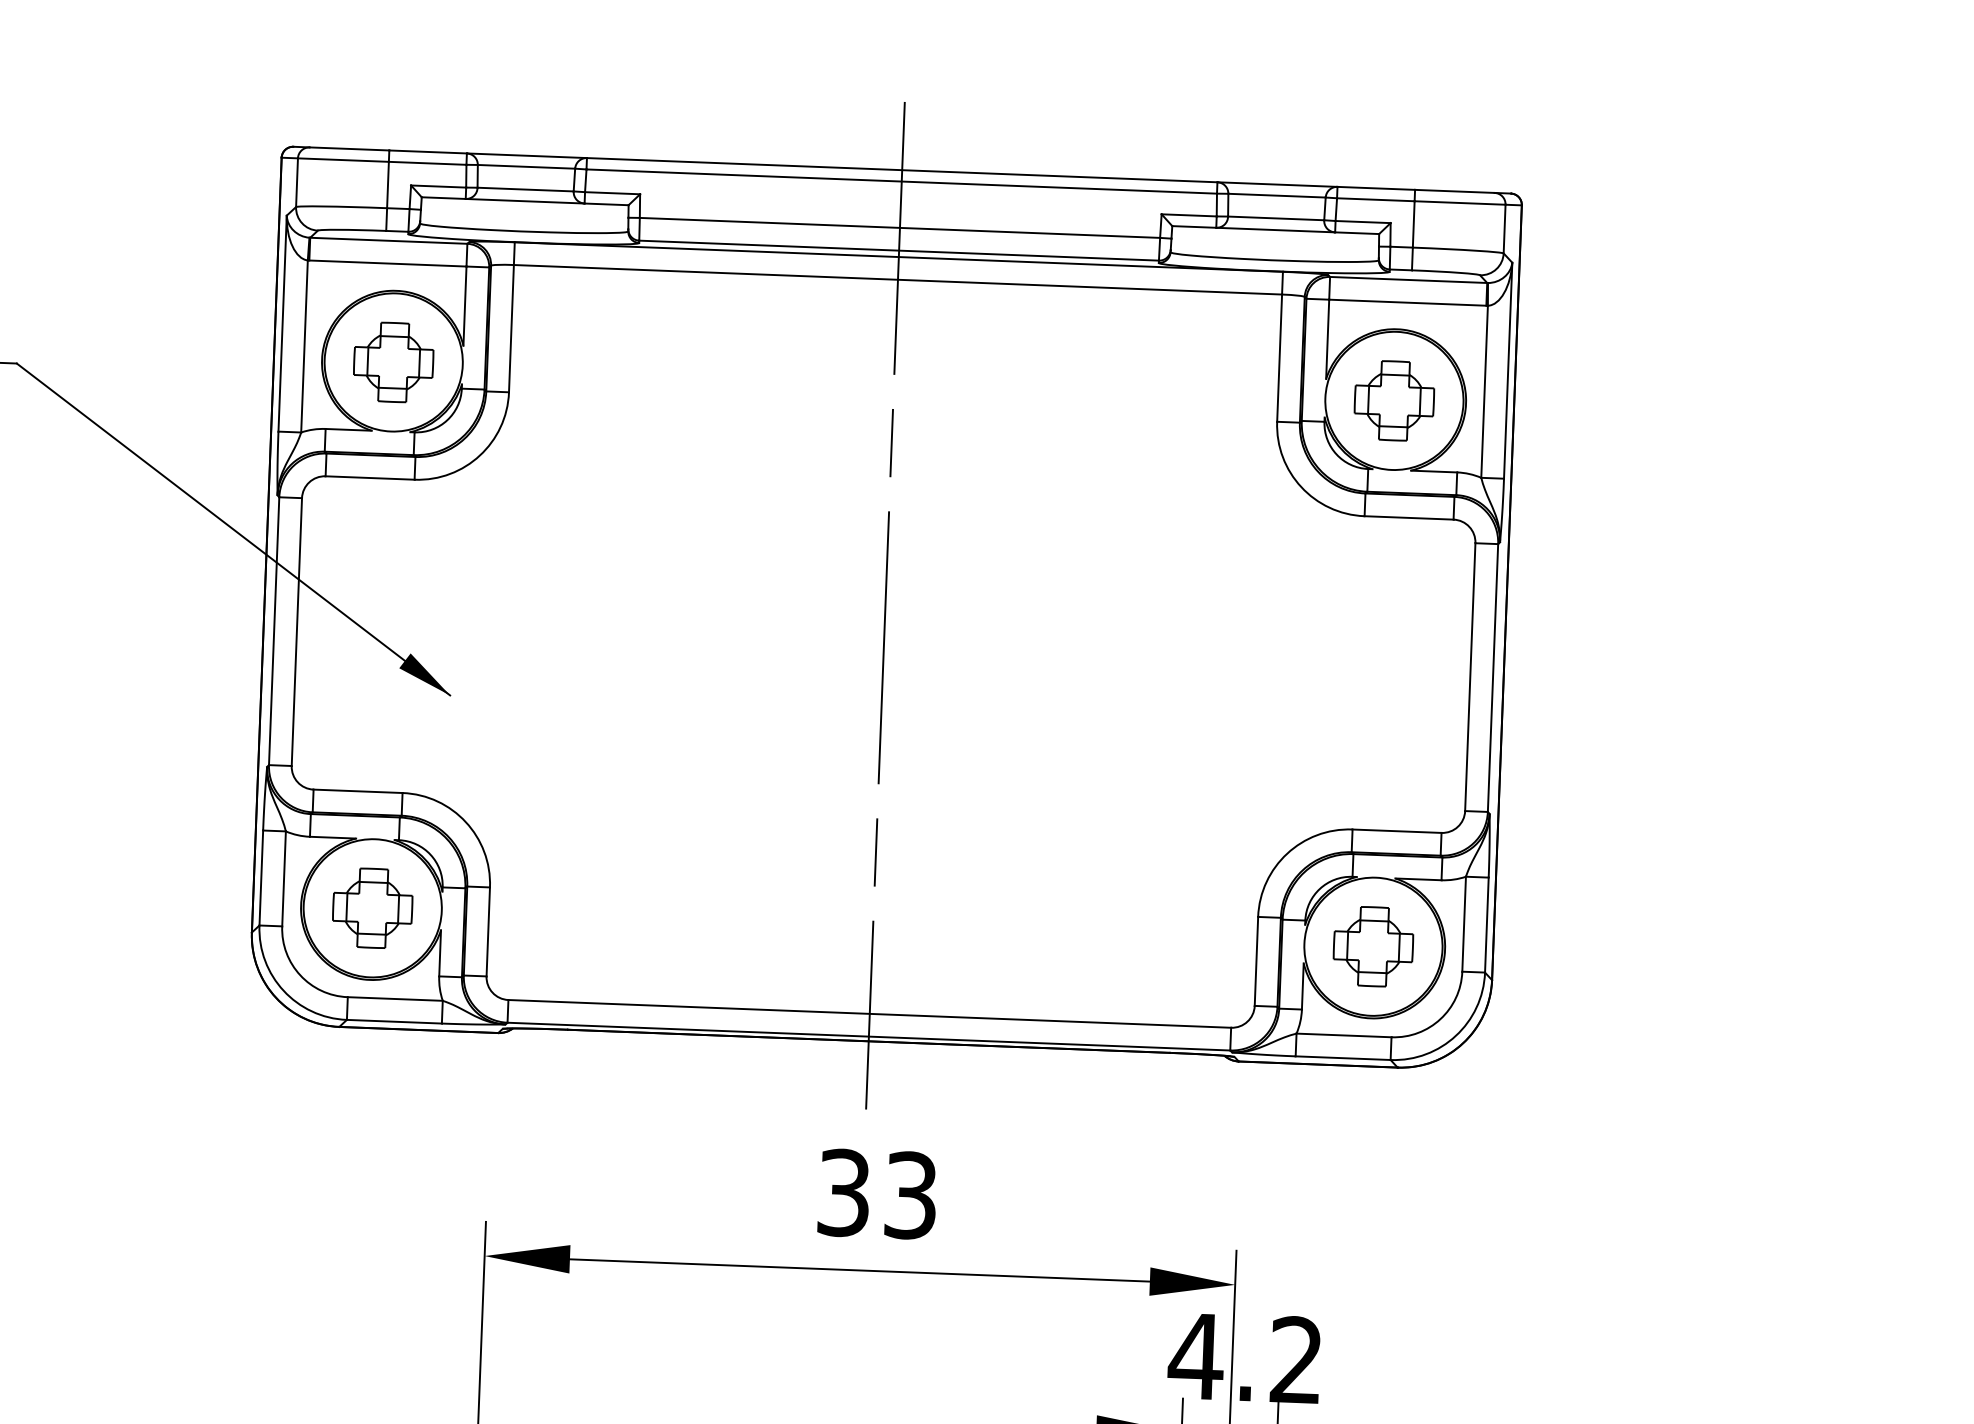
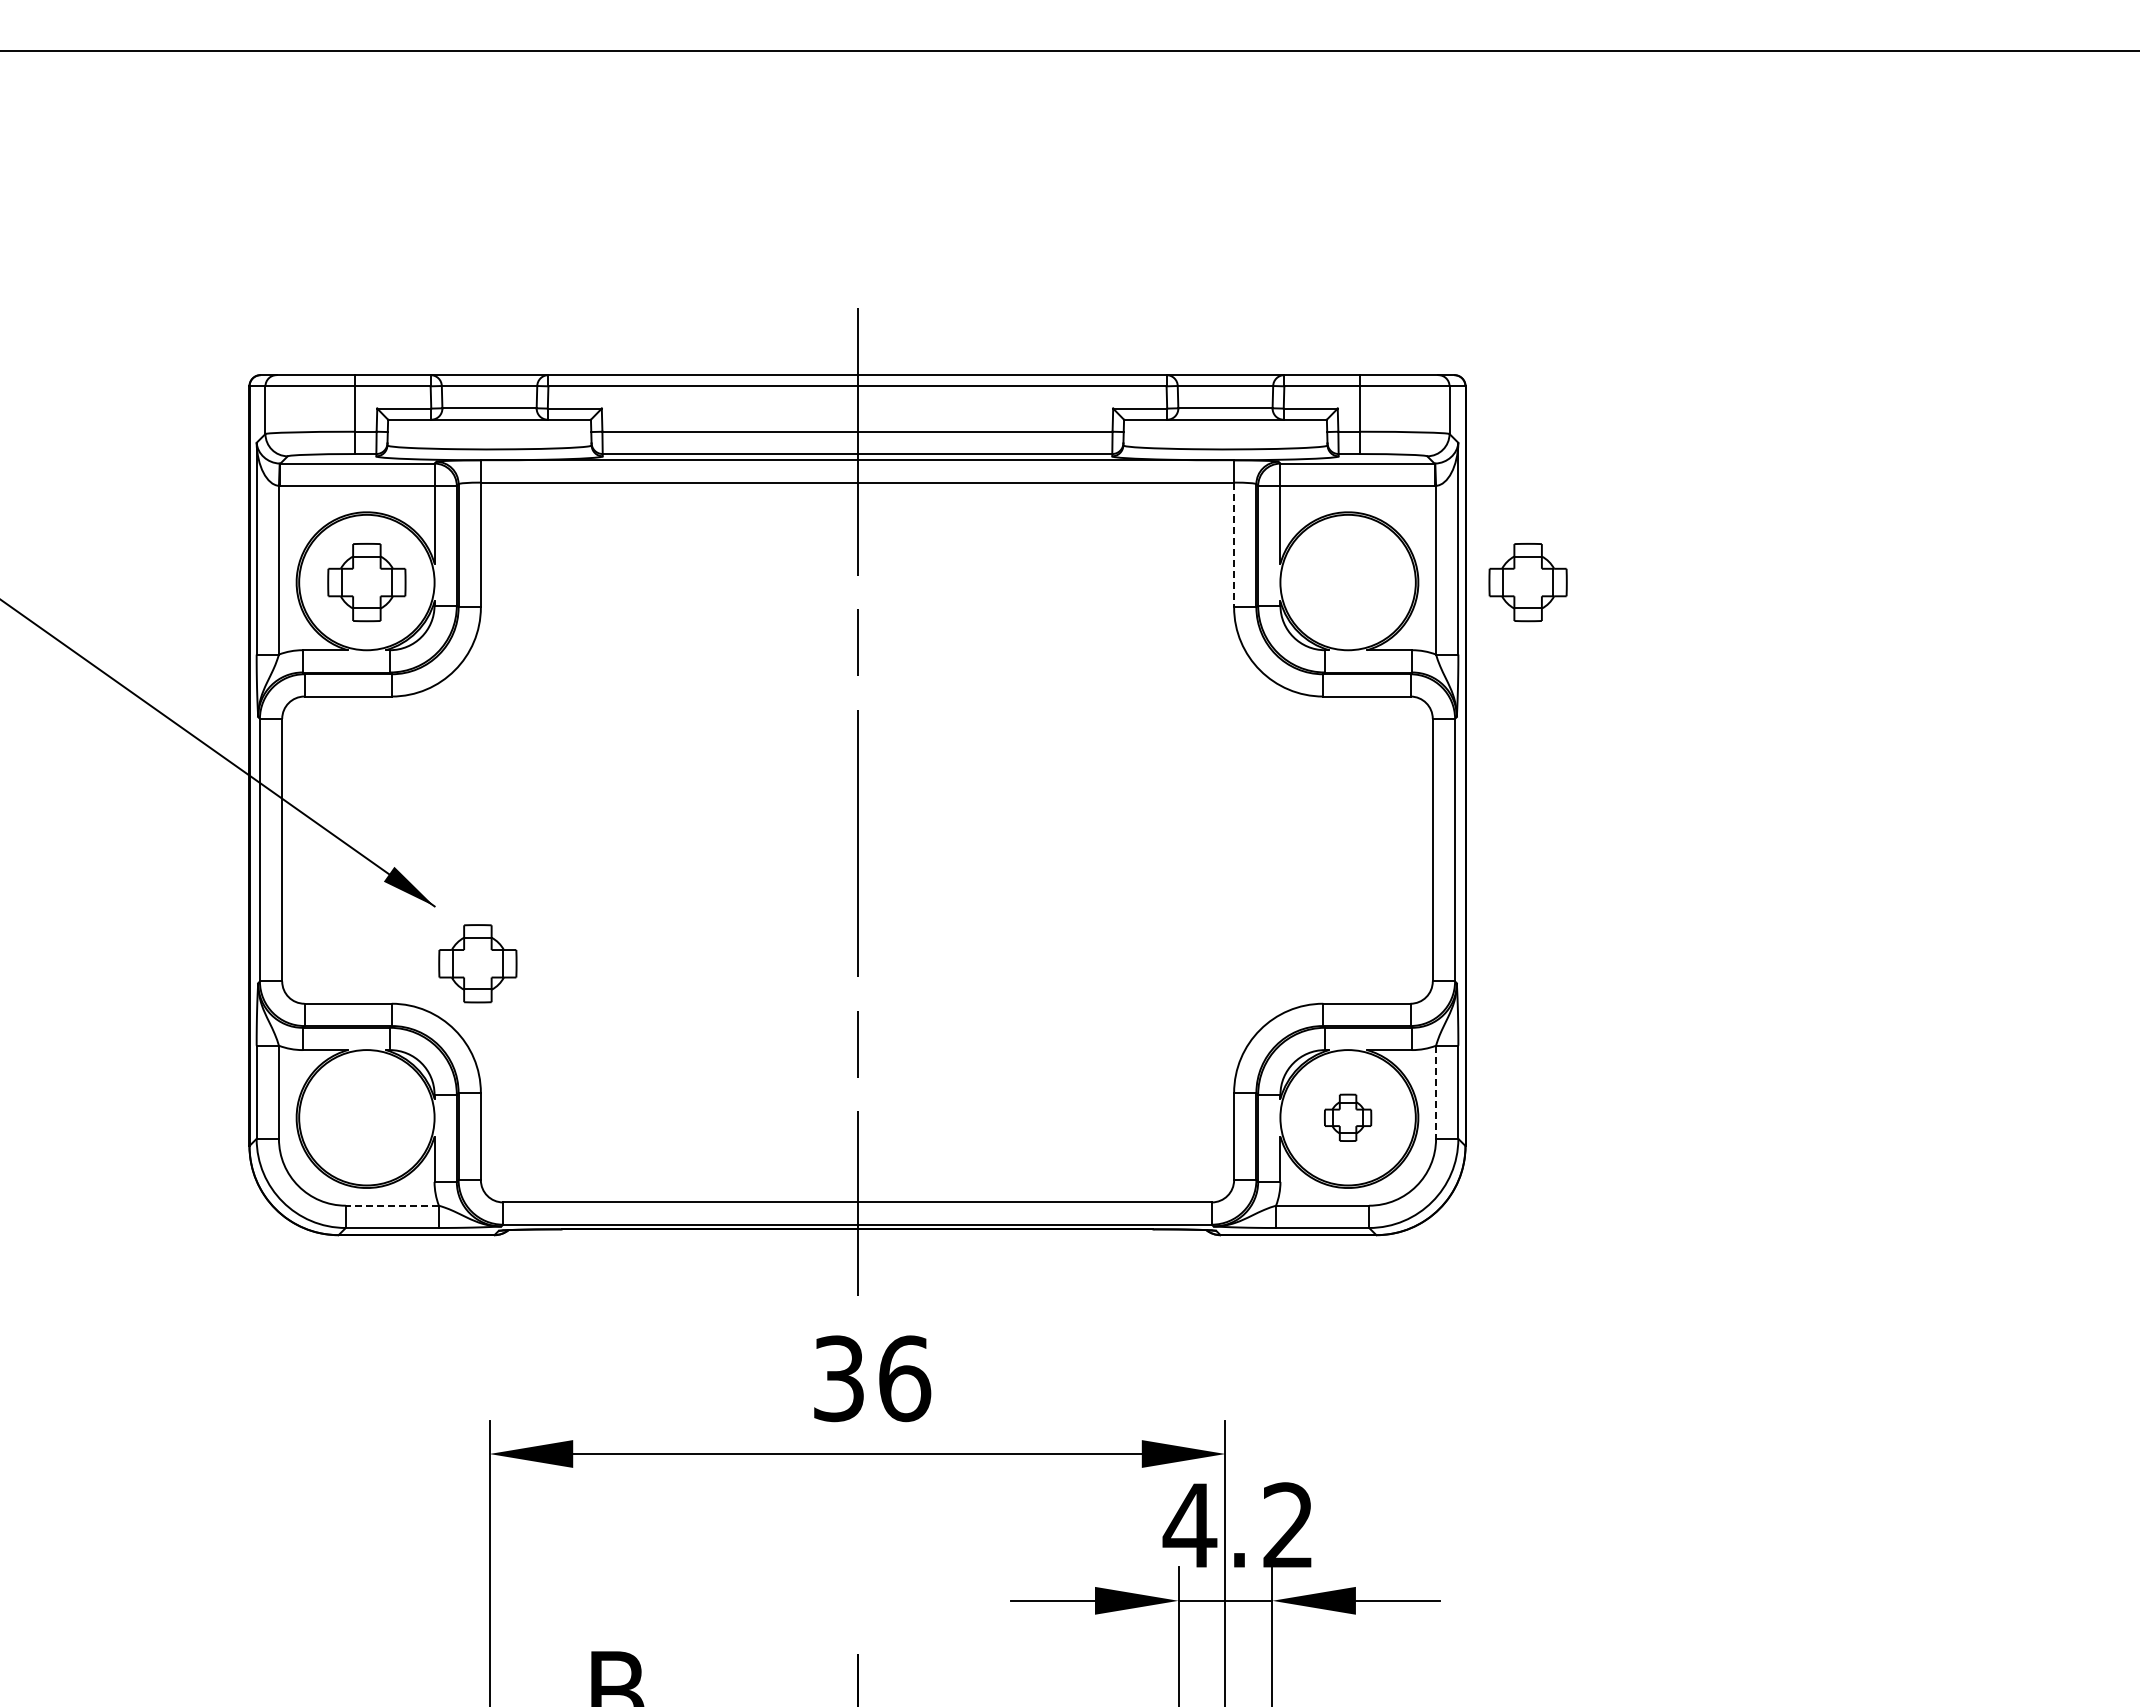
line: (1279, 358) -> (1234, 545), solid -> dashed
part: (1393, 400) -> (1527, 582), moved
part: (372, 908) -> (477, 963), moved
line: (1464, 924) -> (1436, 1092), solid -> dashed
part: (1372, 946) -> (1347, 1117), size x0.6
line: (395, 998) -> (392, 1205), solid -> dashed
text: (911, 1195) -> (905, 1378), 33 -> 36

